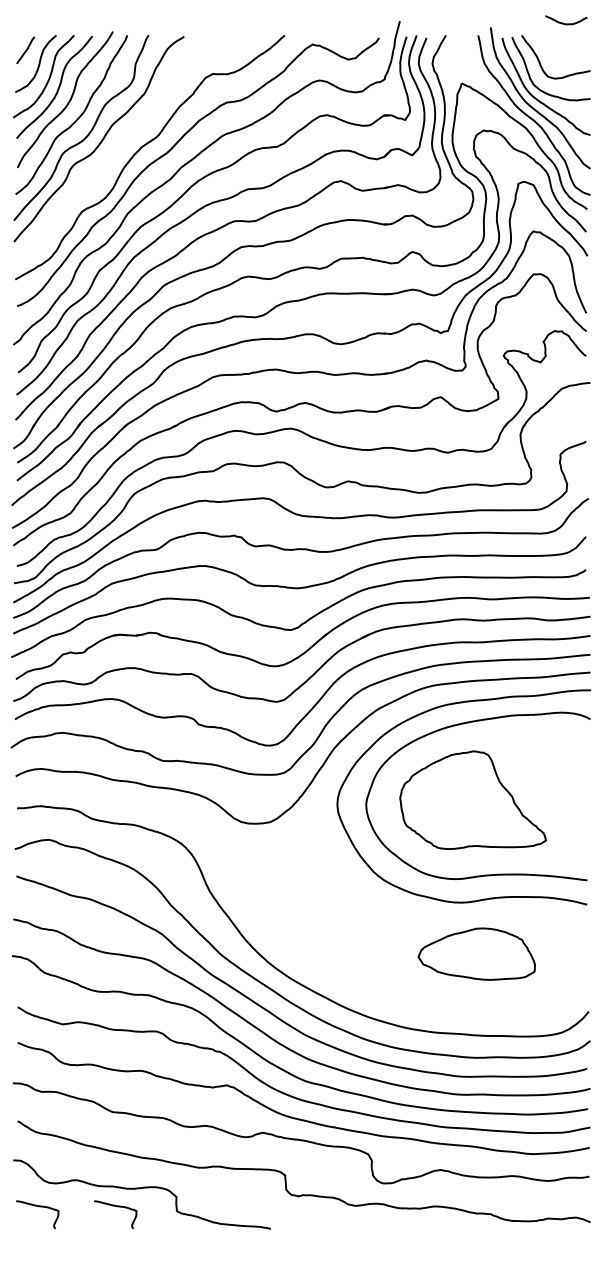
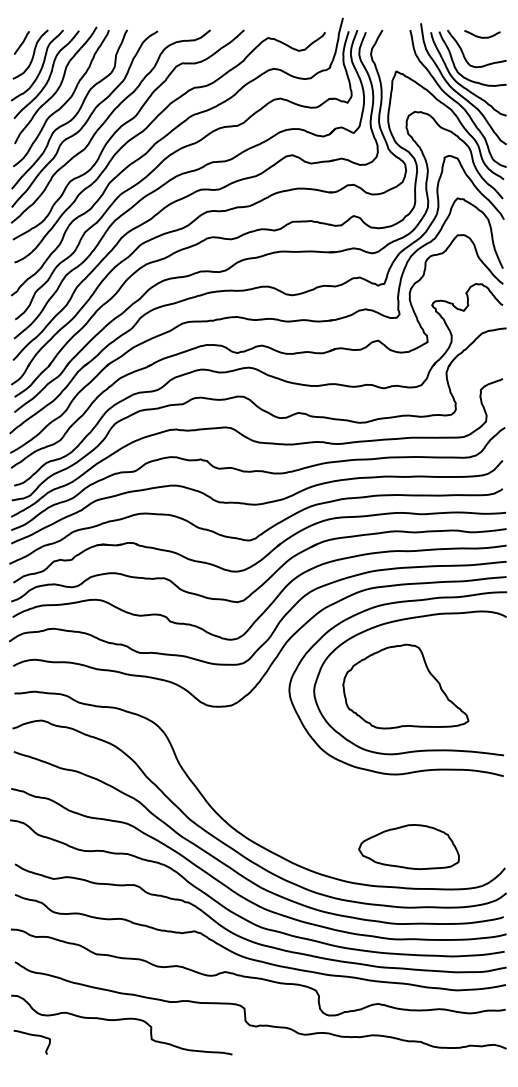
curve: (566, 23) -> (482, 37), moved
curve: (124, 141) -> (106, 121), added
part: (476, 953) -> (408, 846), moved
curve: (117, 1207) -> (100, 1036), removed

